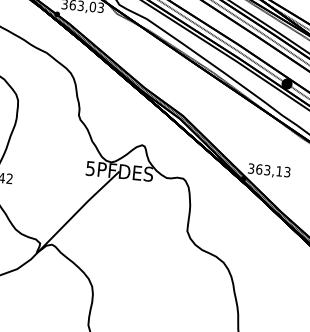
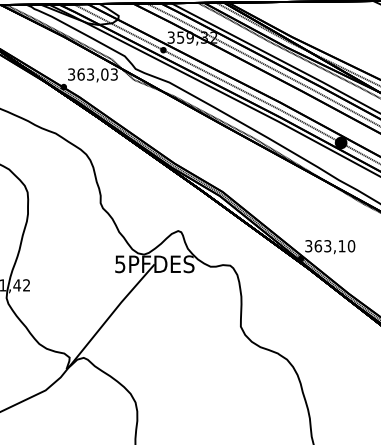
text: (287, 172) -> (351, 246), 363,13 -> 363,10

